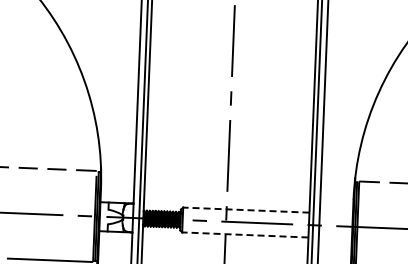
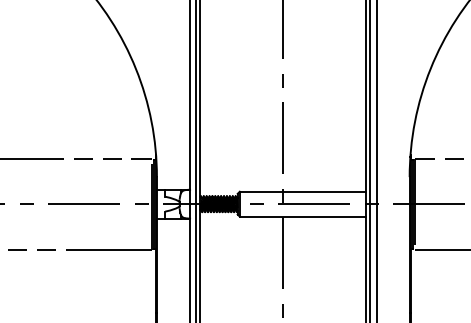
line: (245, 209) -> (302, 191), dashed -> solid
line: (244, 234) -> (302, 216), dashed -> solid

